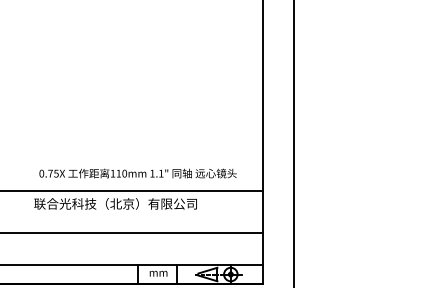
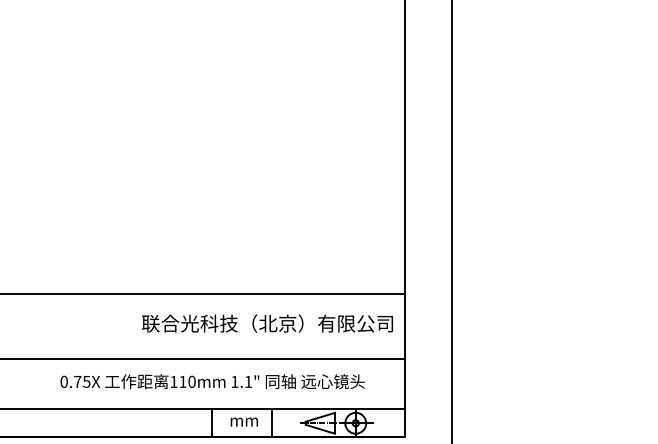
text: (137, 173) -> (211, 381), moved
text: (115, 203) -> (267, 323), moved

